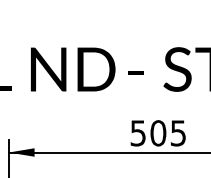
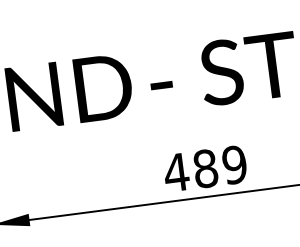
text: (157, 133) -> (204, 169), 505 -> 489

